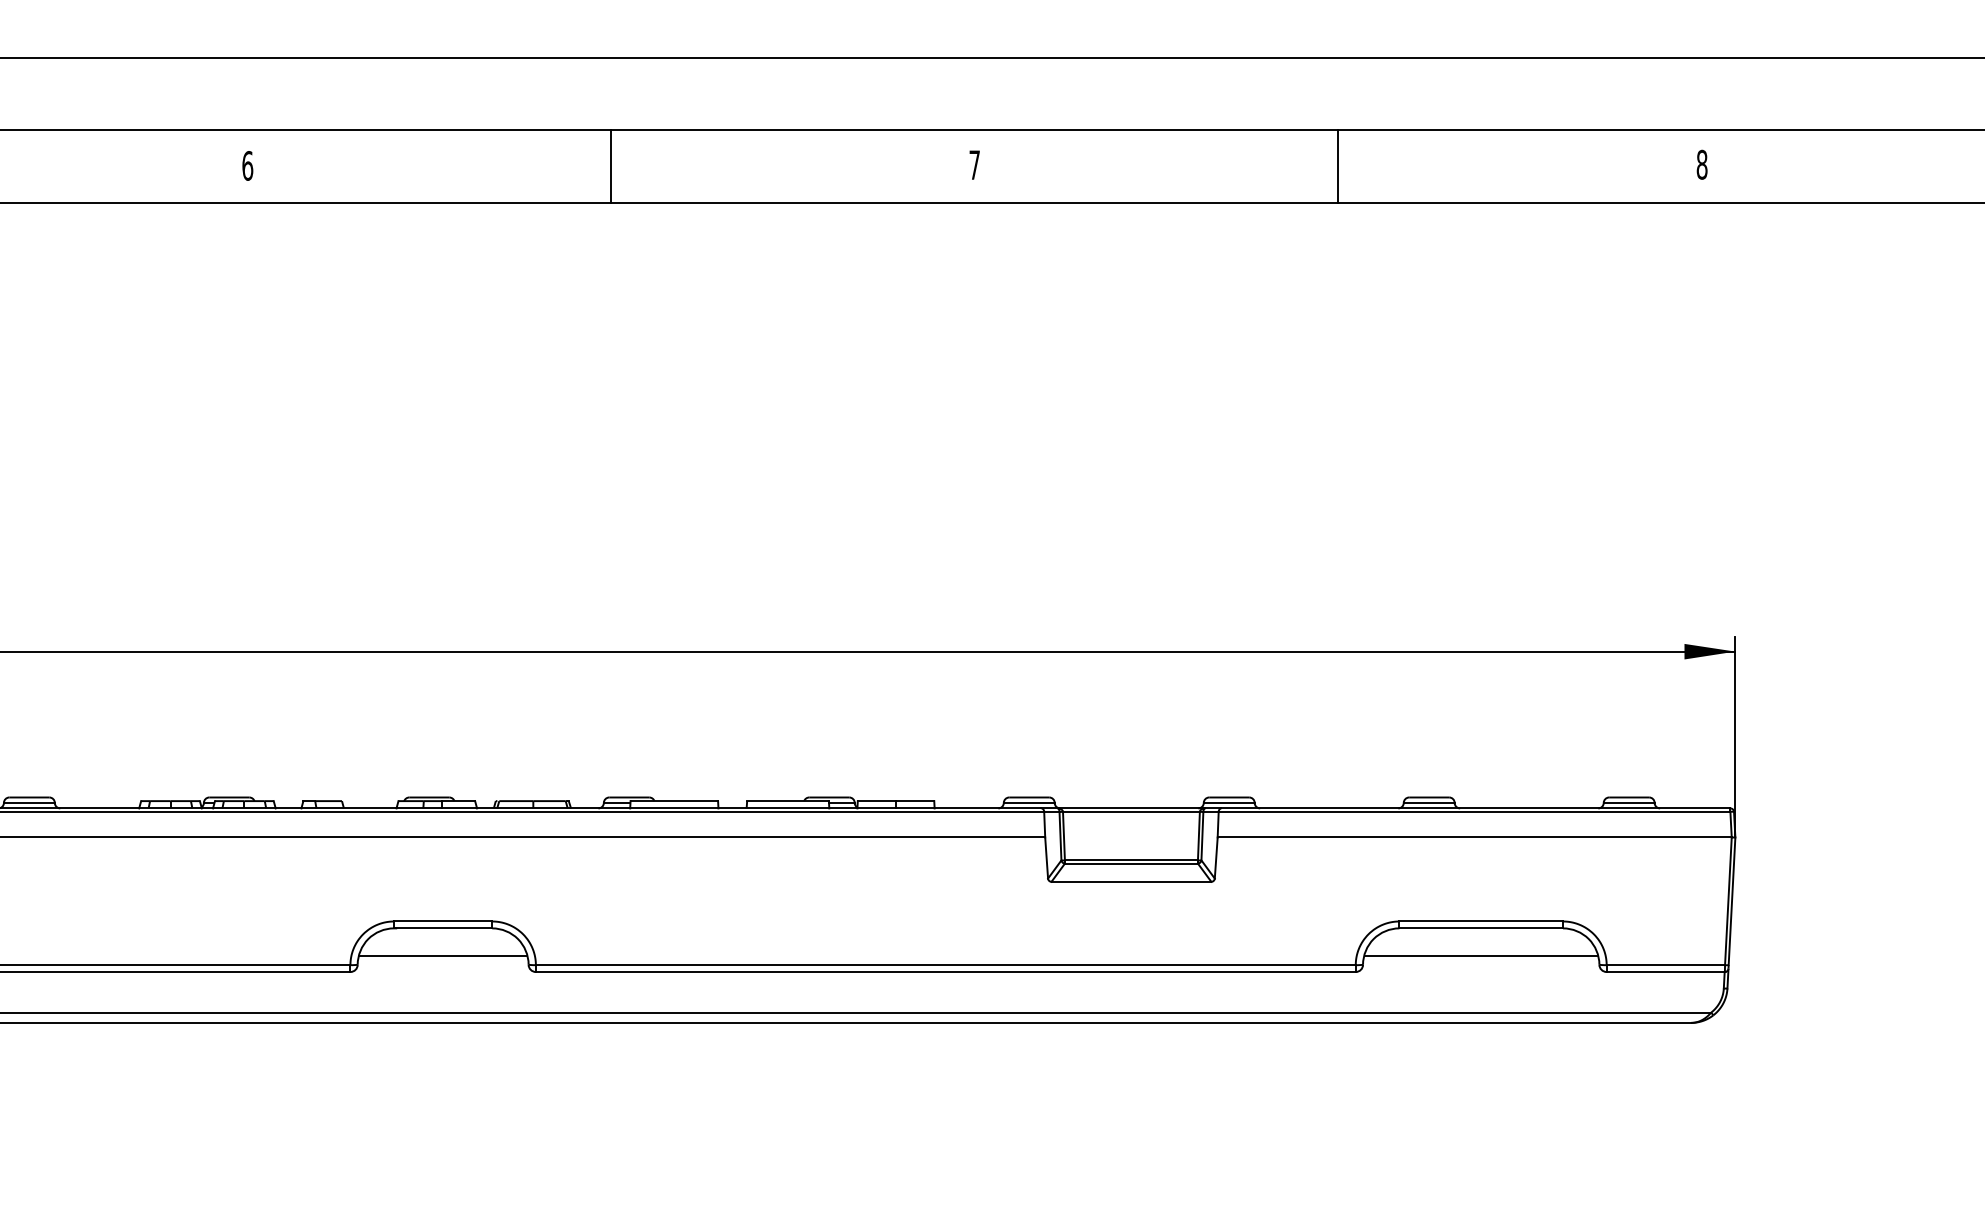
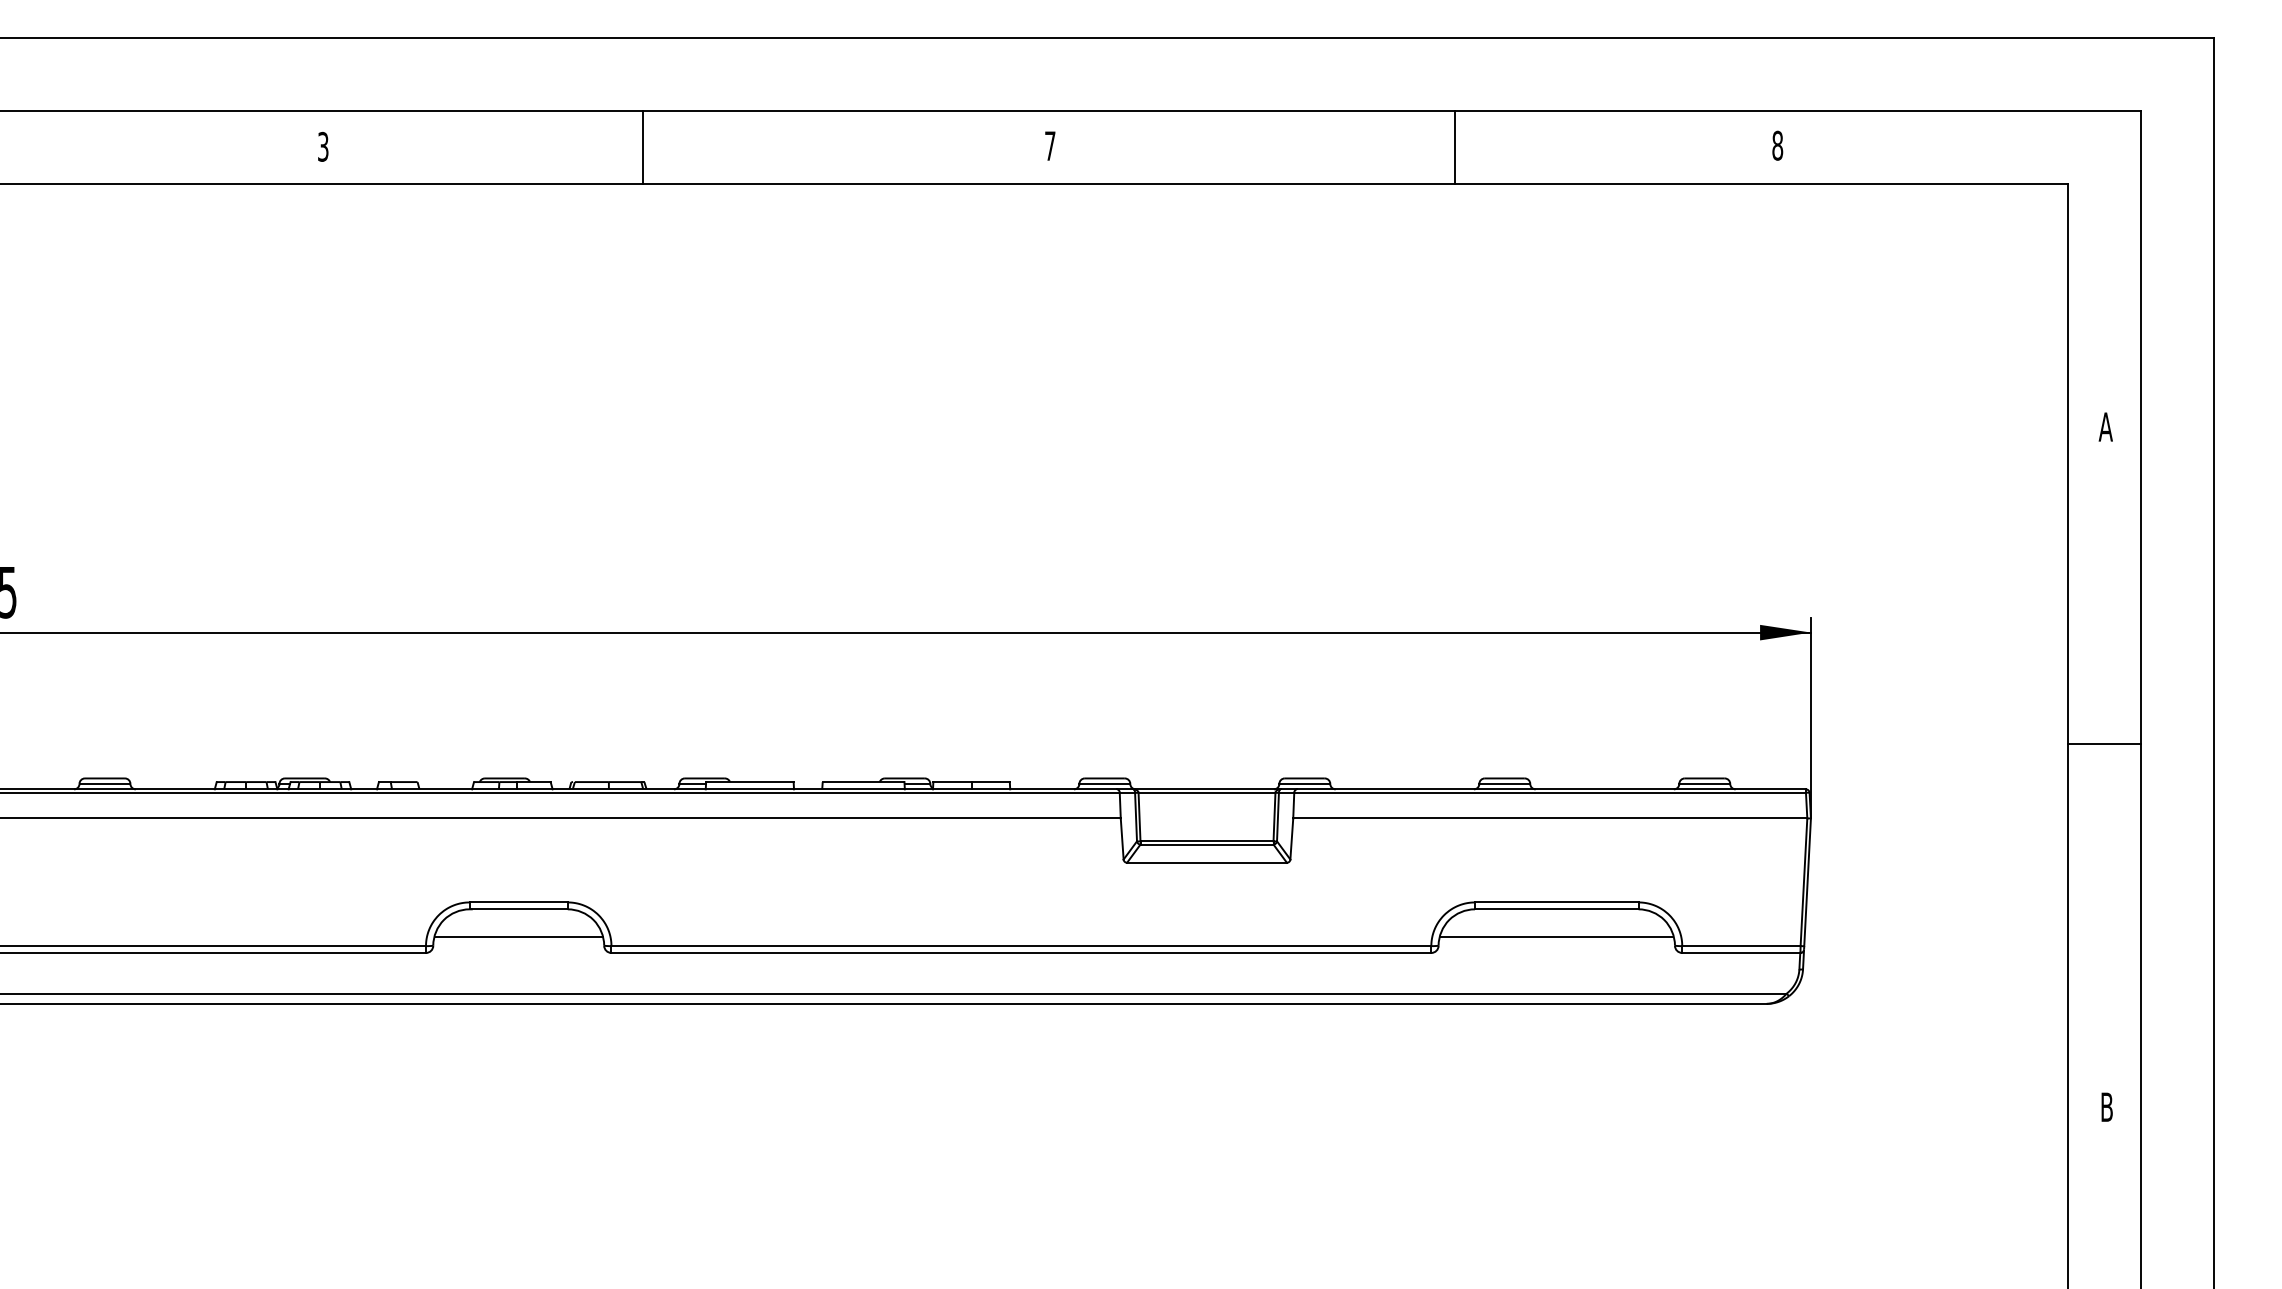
text: (247, 165) -> (323, 146), 6 -> 3
line: (610, 166) -> (643, 147), moved
line: (1337, 166) -> (1454, 147), moved

